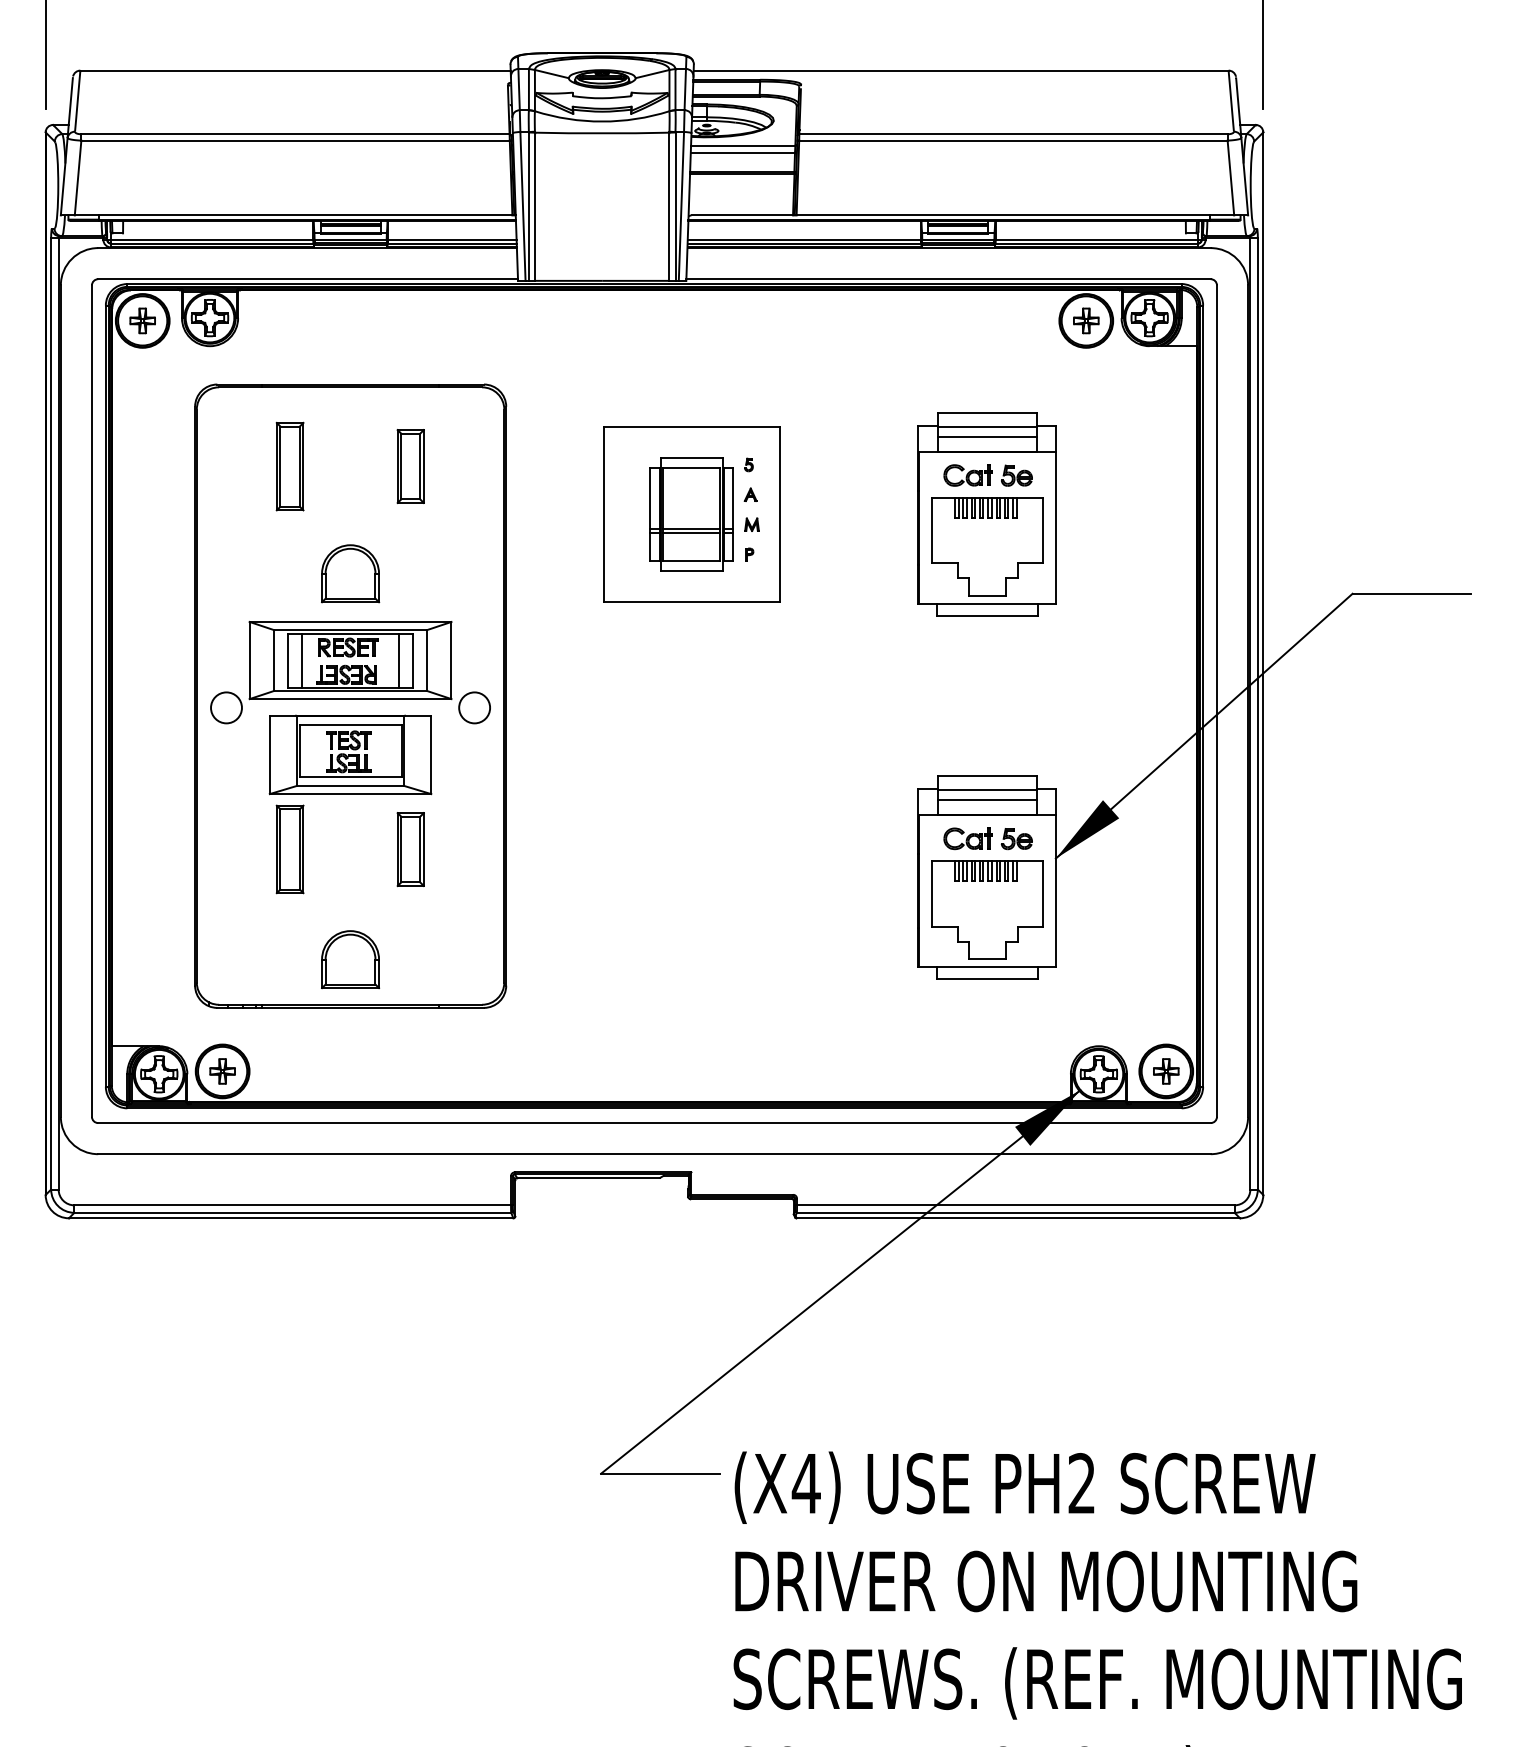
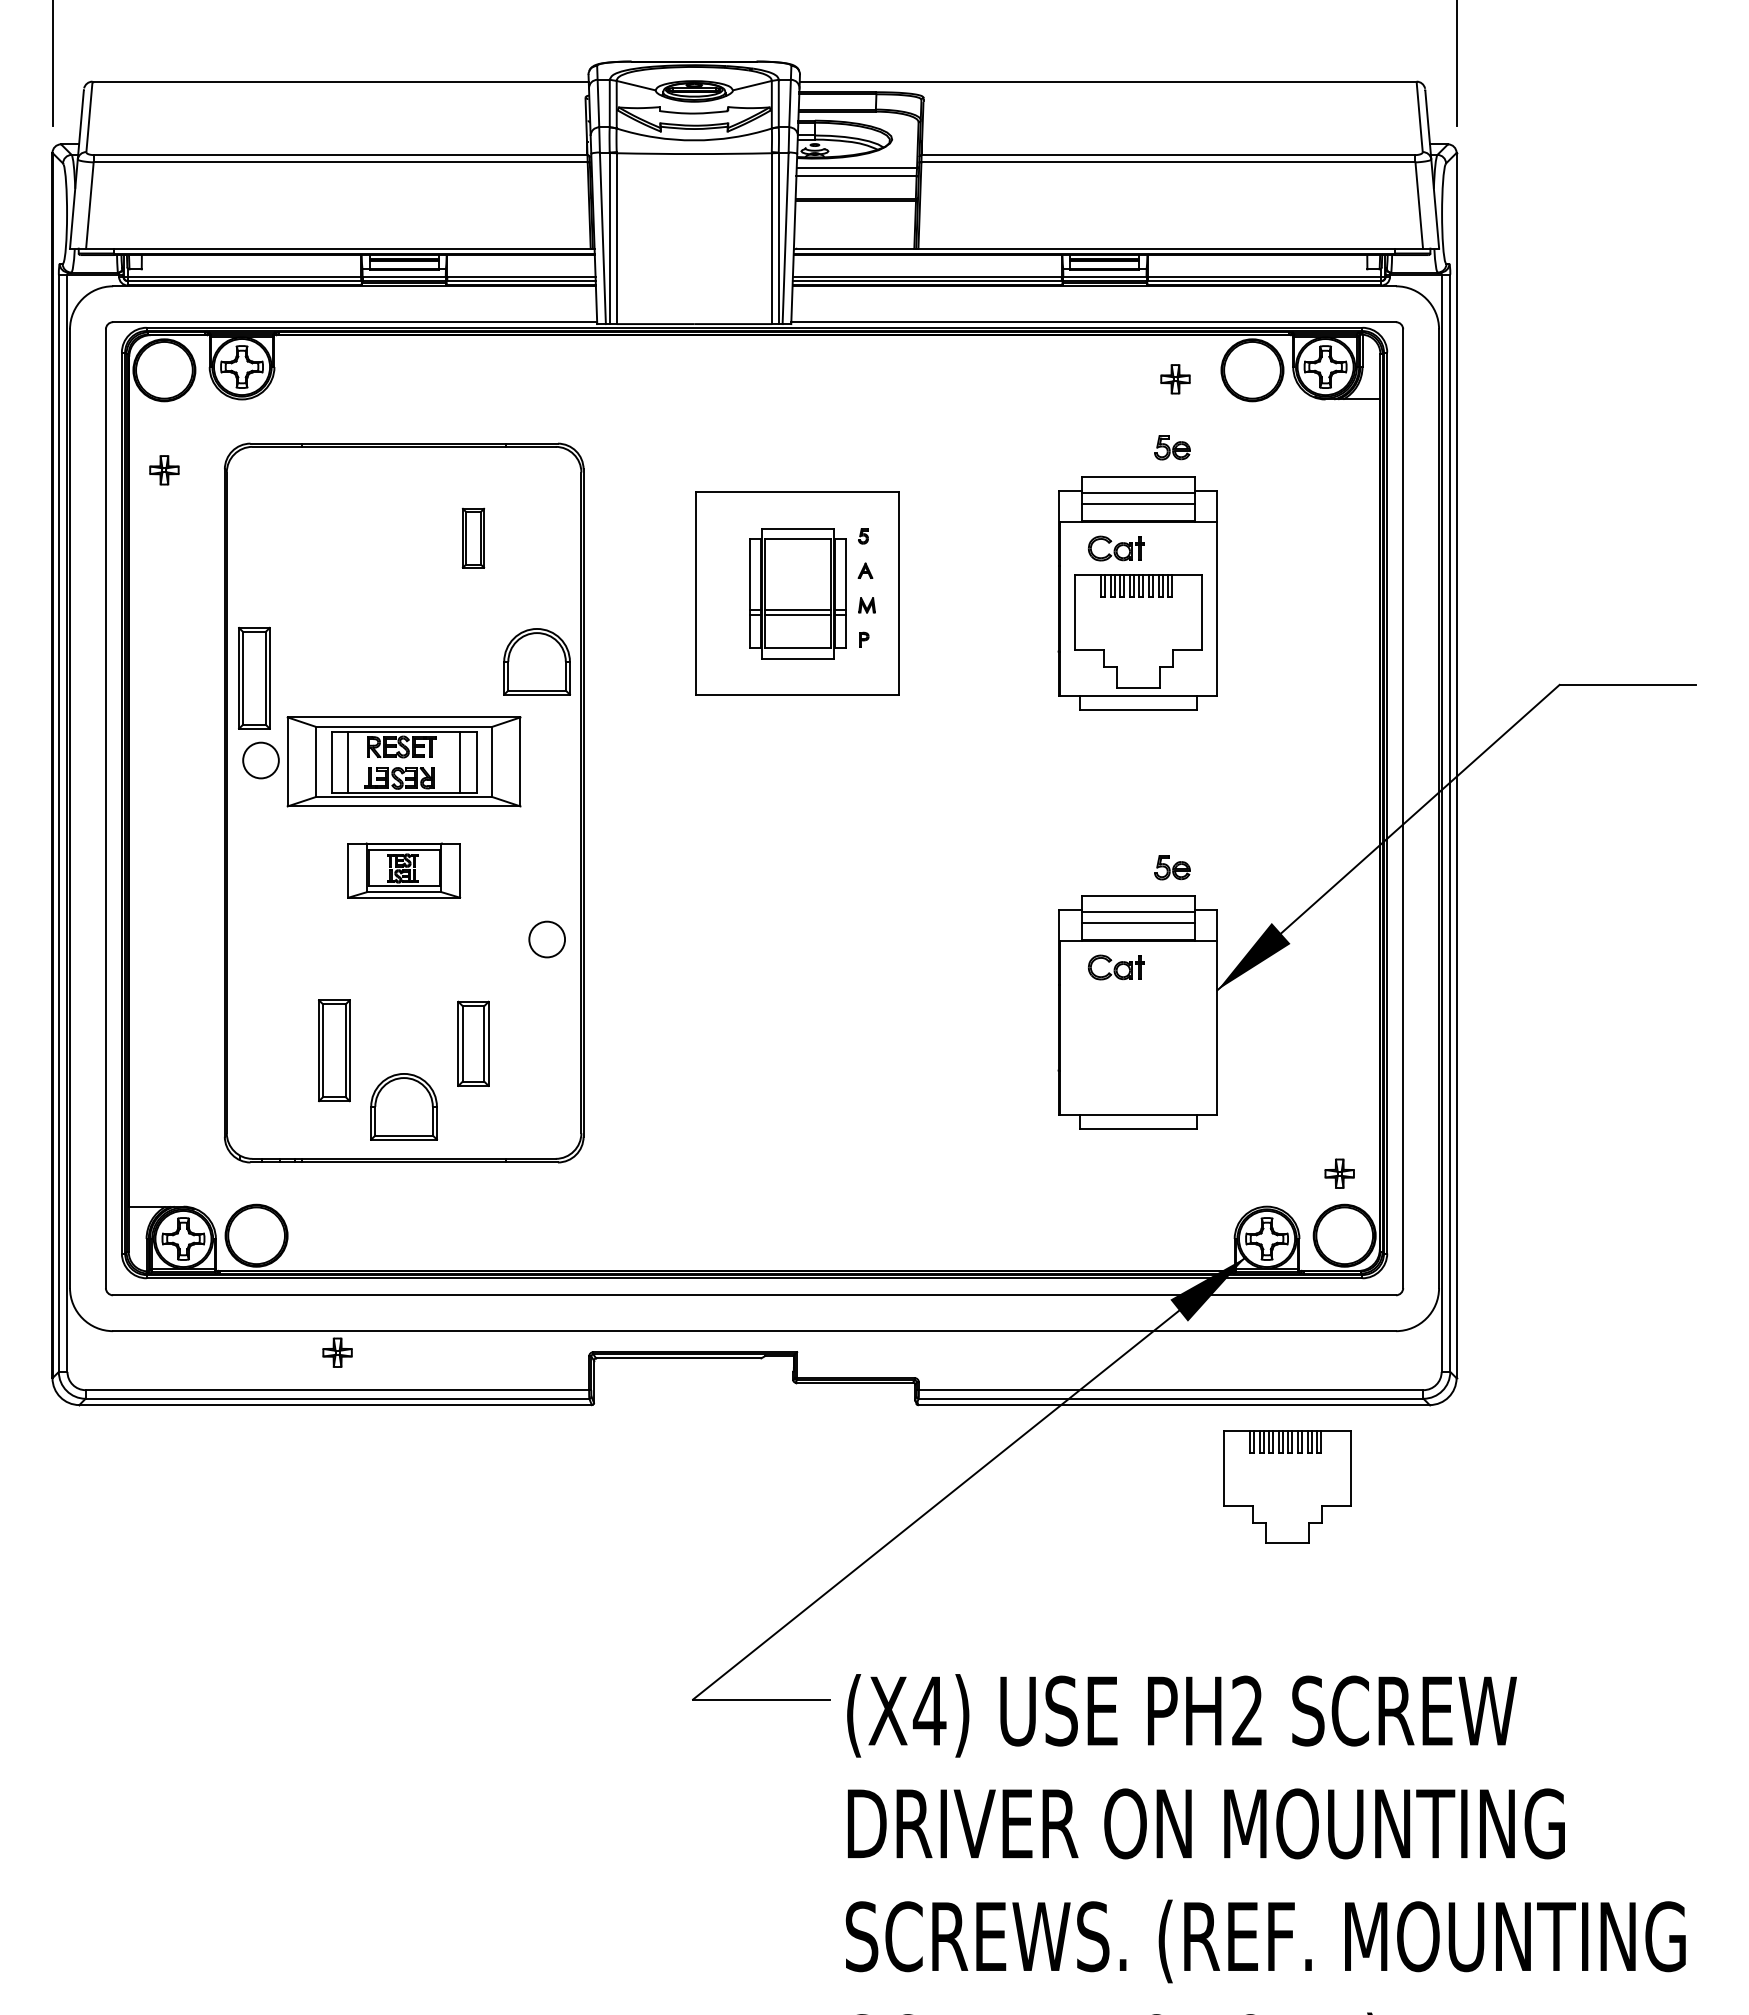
part: (142, 321) -> (164, 470), moved
part: (1086, 321) -> (1175, 379), moved
part: (290, 465) -> (254, 677), moved
part: (410, 466) -> (473, 538), size x0.7
part: (1016, 475) -> (1172, 447), moved
part: (350, 573) -> (536, 661), moved
circle: (226, 707) -> (260, 760), moved
circle: (474, 707) -> (546, 939), moved
part: (350, 754) -> (404, 870), size x0.6
part: (1016, 838) -> (1172, 867), moved
part: (290, 849) -> (334, 1050), moved
part: (410, 849) -> (473, 1043), moved
part: (987, 909) -> (1287, 1486), moved
part: (222, 1071) -> (337, 1352), moved
part: (1166, 1071) -> (1339, 1173), moved

